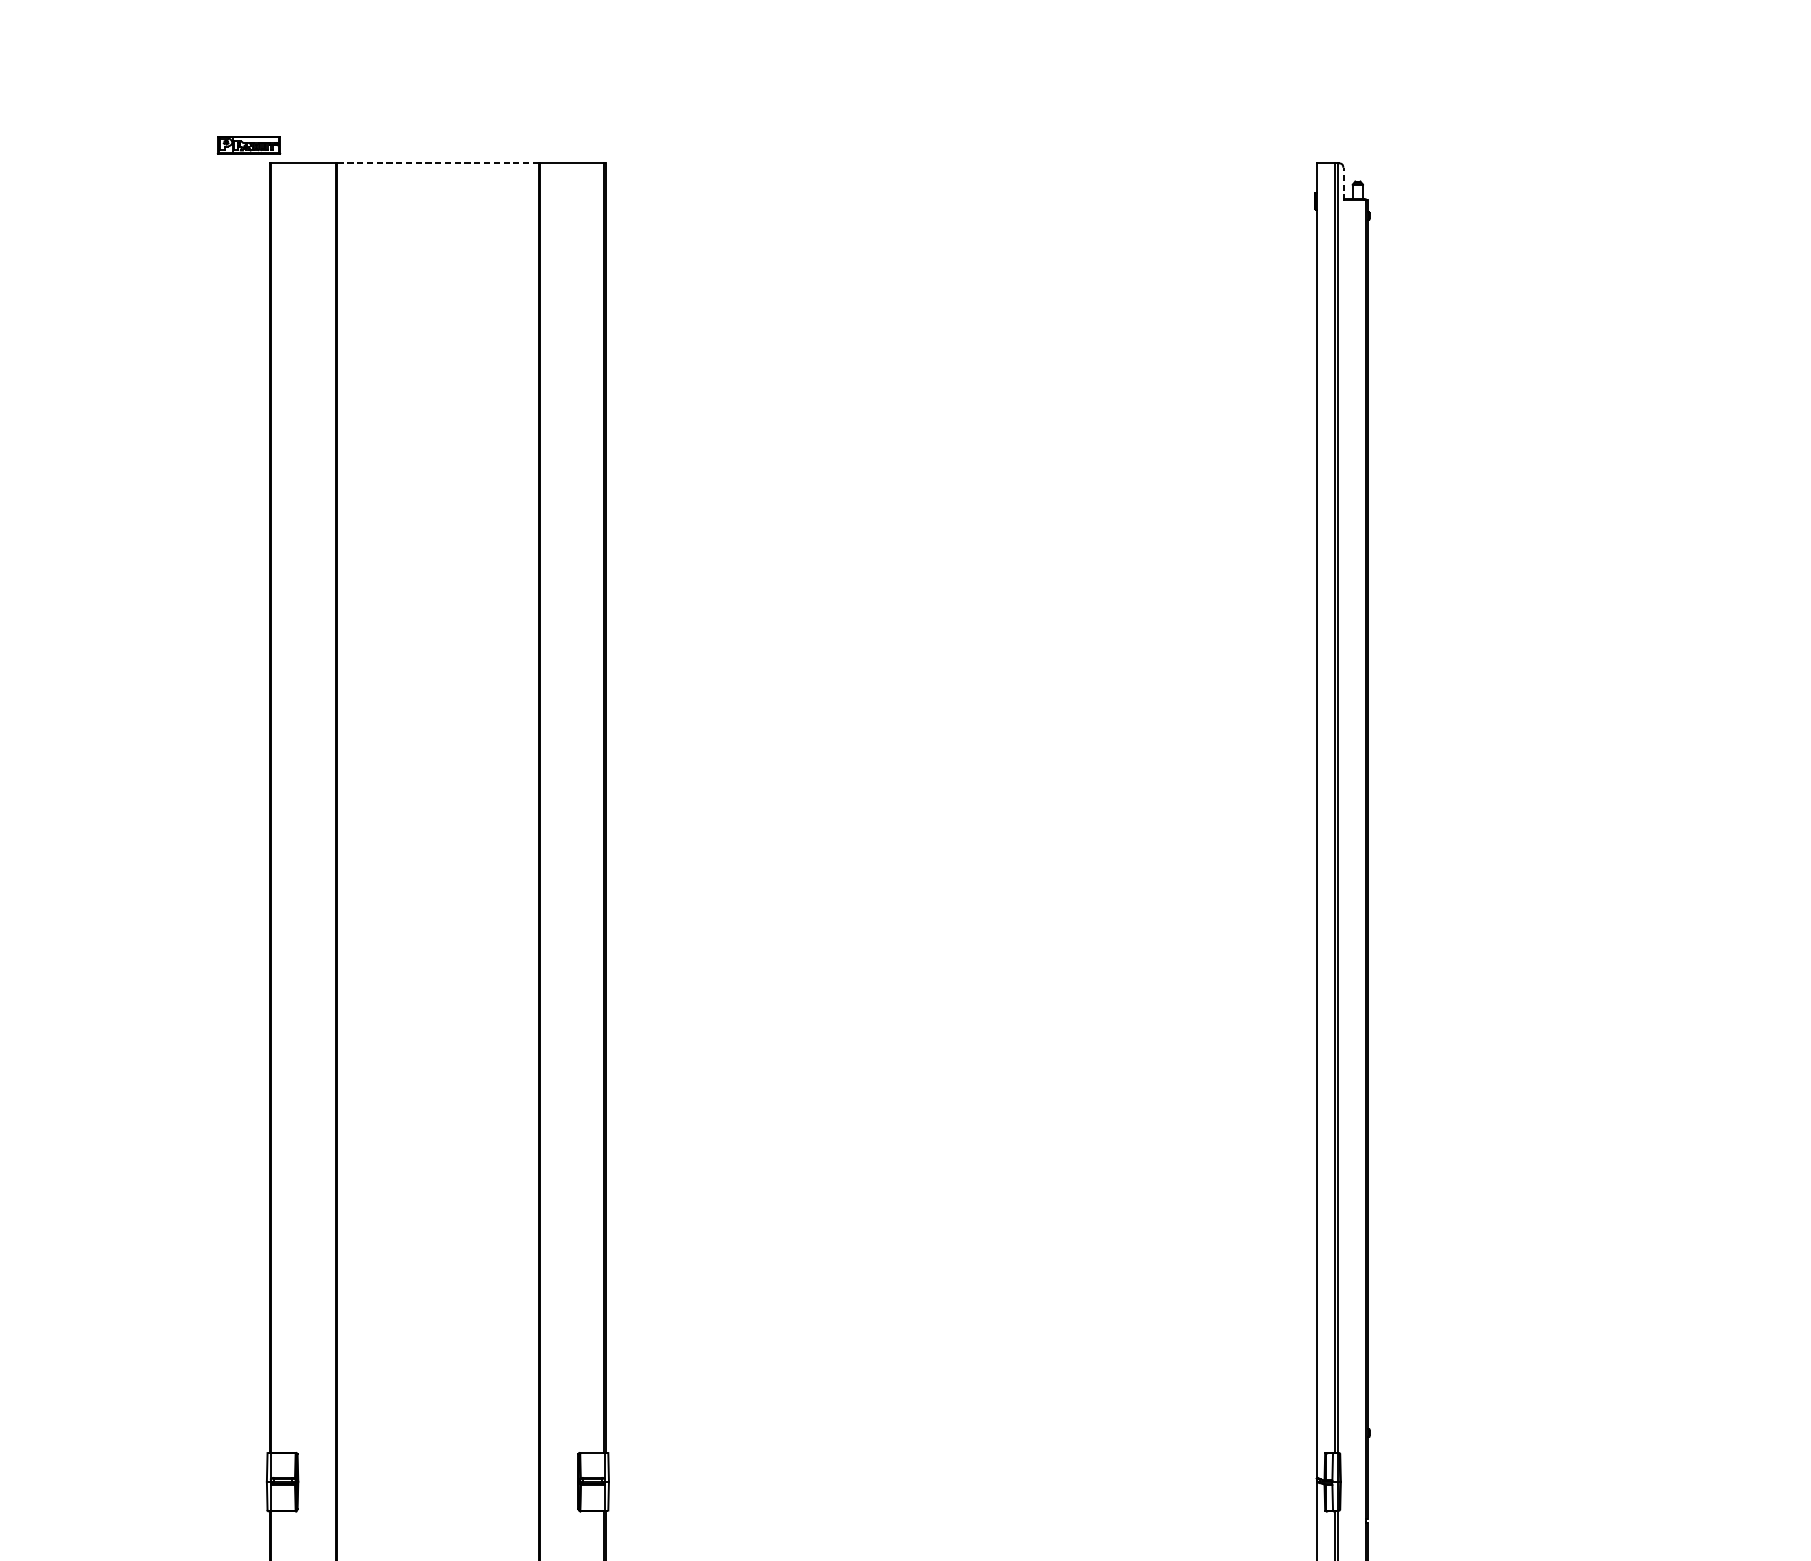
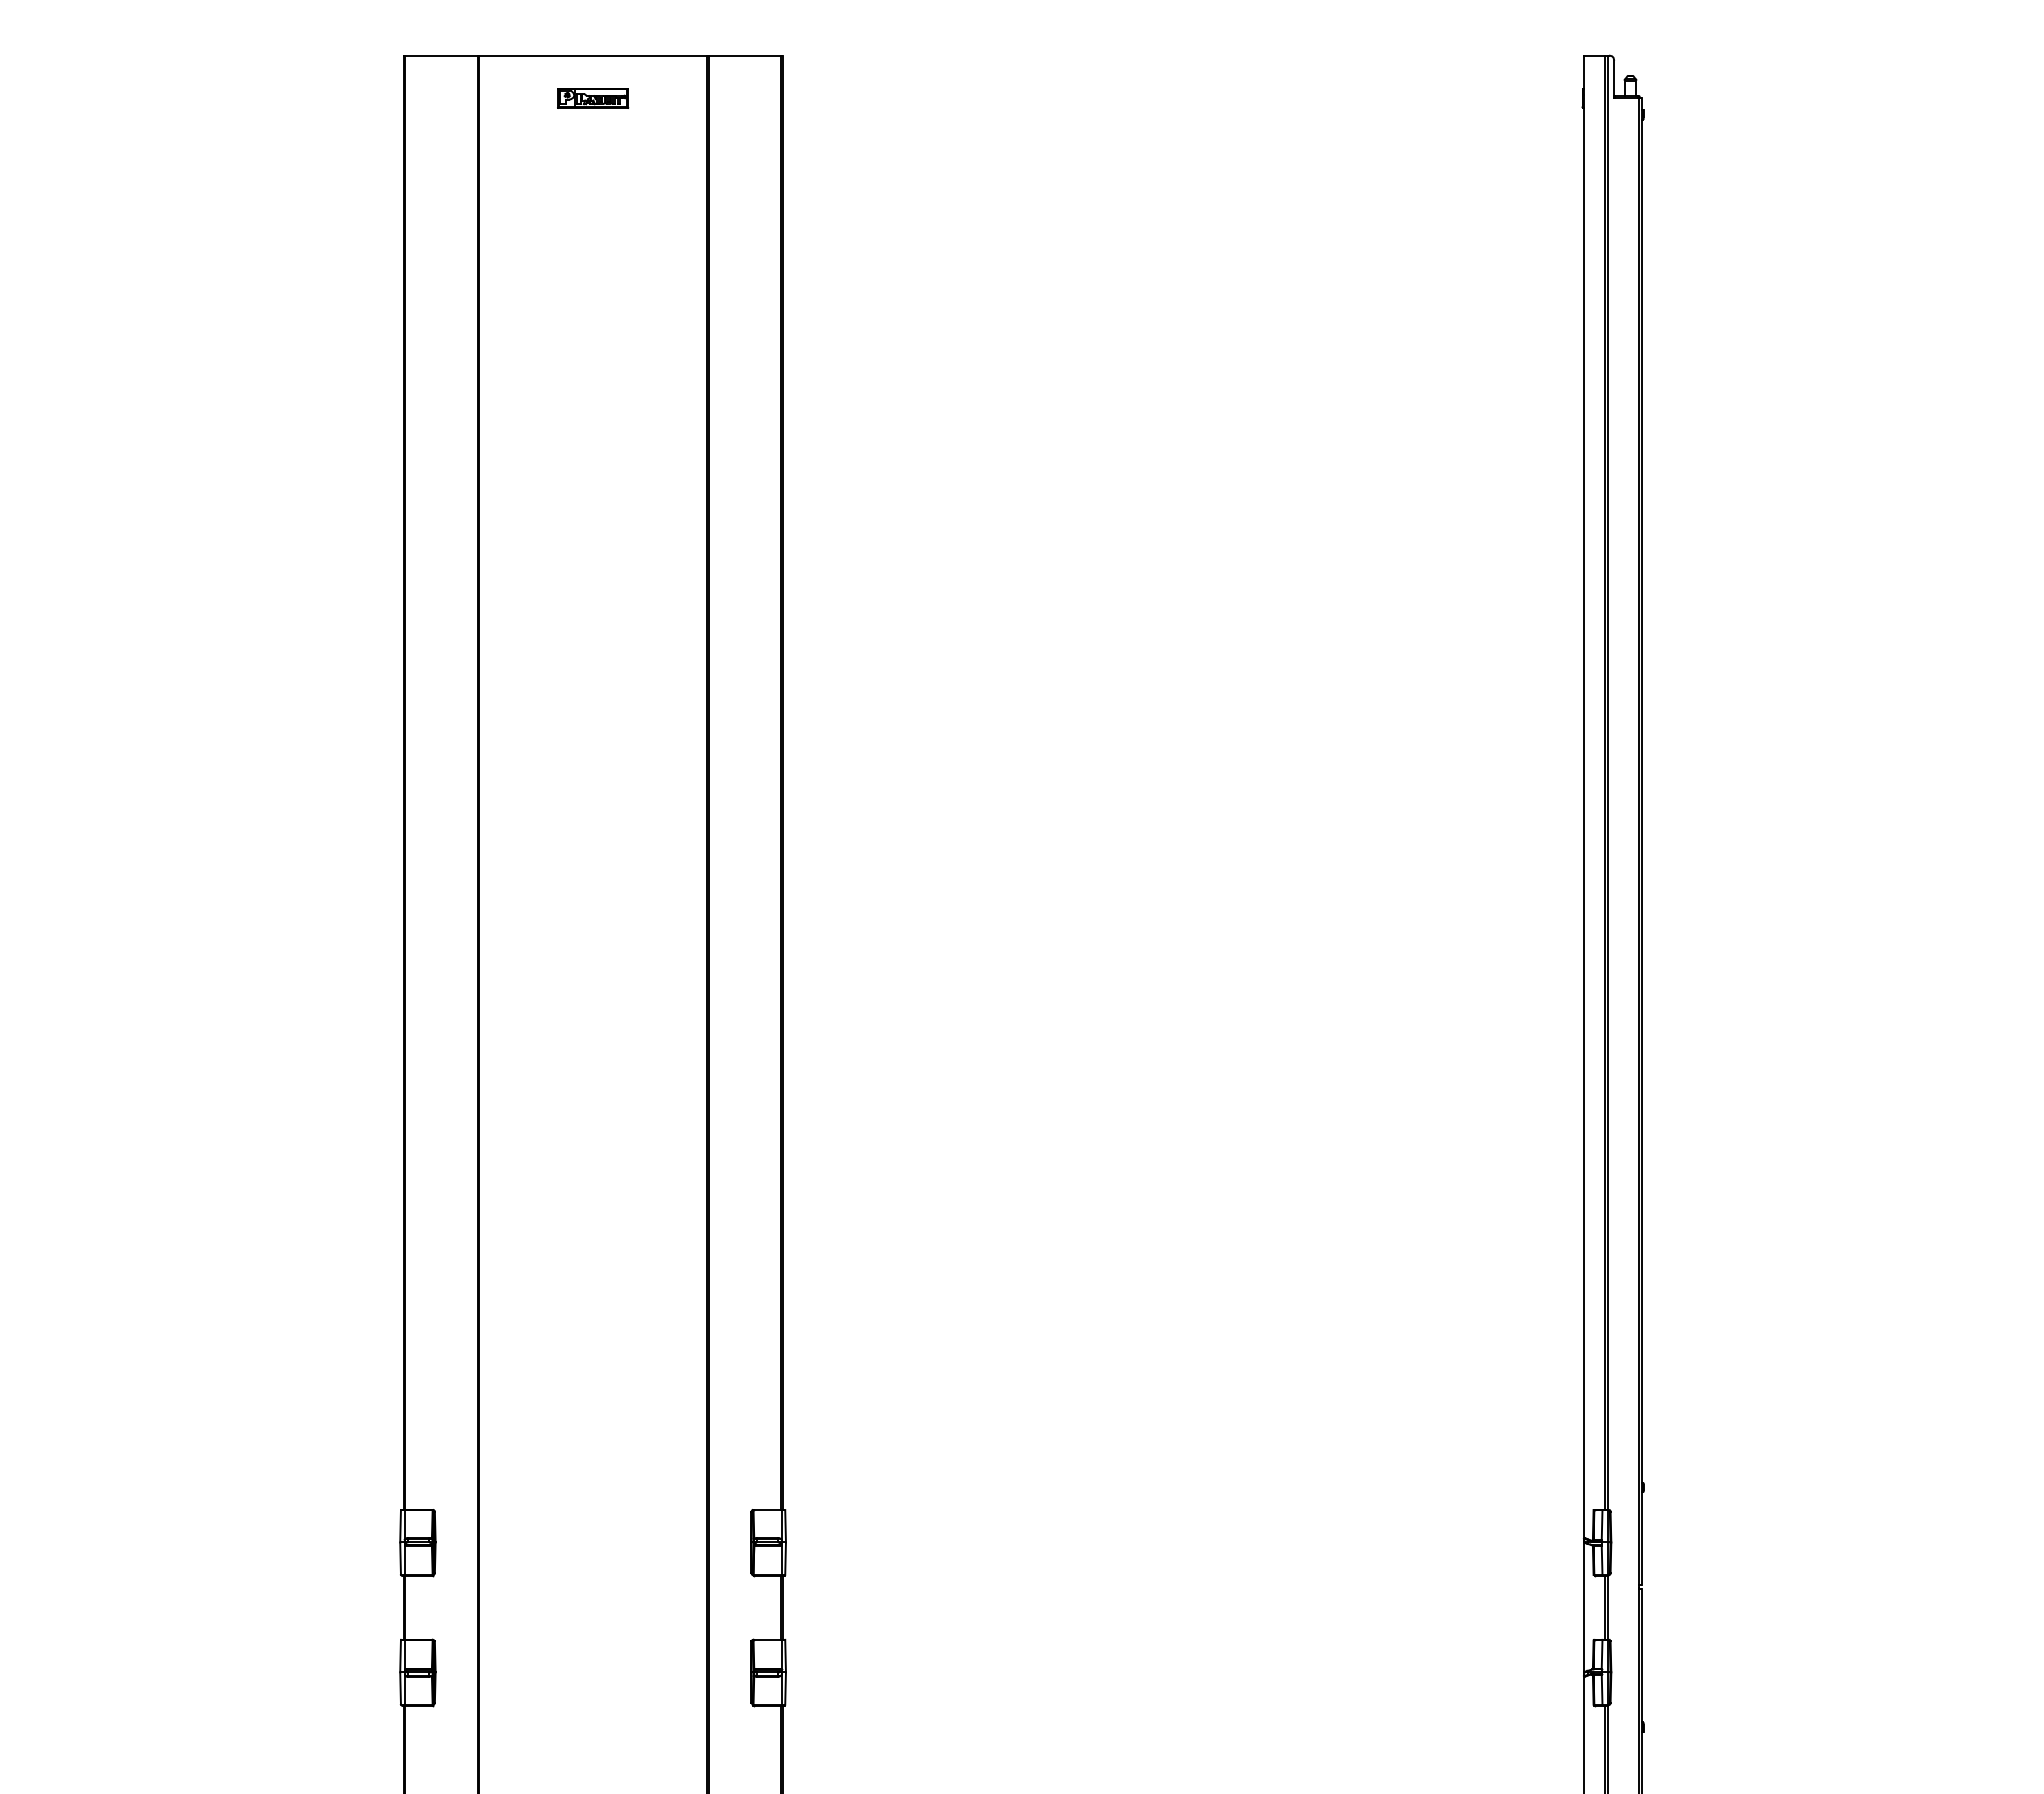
part: (249, 145) -> (593, 98), moved
line: (438, 163) -> (593, 55), dashed -> solid
line: (1343, 183) -> (1614, 78), dashed -> solid

